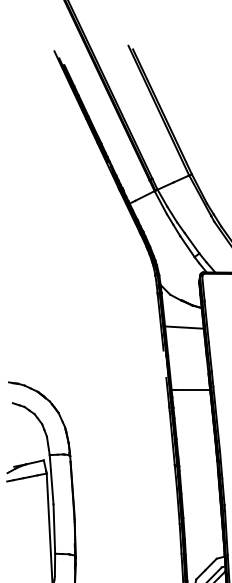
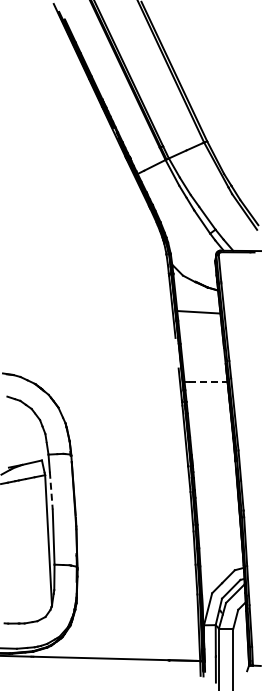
line: (193, 389) -> (208, 381), solid -> dashed
line: (52, 487) -> (51, 490), solid -> dashed

